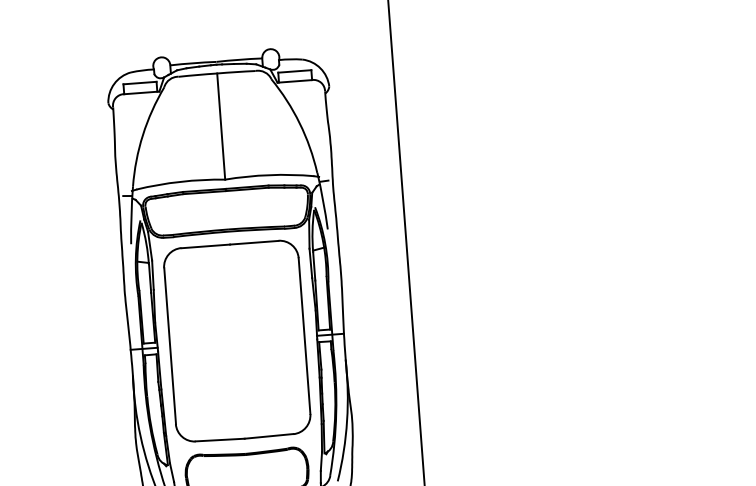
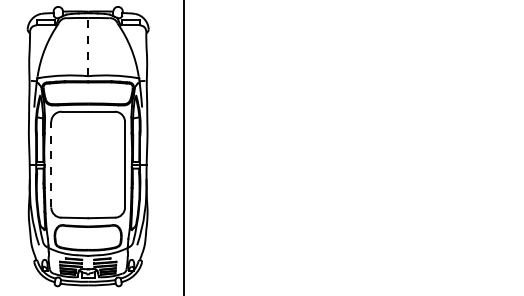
line: (221, 125) -> (88, 46), solid -> dashed
line: (170, 345) -> (51, 164), solid -> dashed

